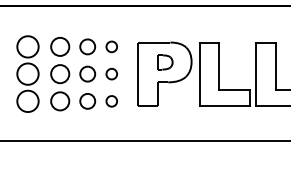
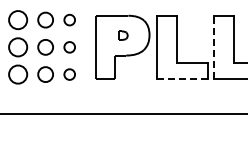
part: (165, 62) -> (123, 35), size x0.6
line: (256, 74) -> (214, 47), solid -> dashed
line: (224, 105) -> (182, 78), solid -> dashed

